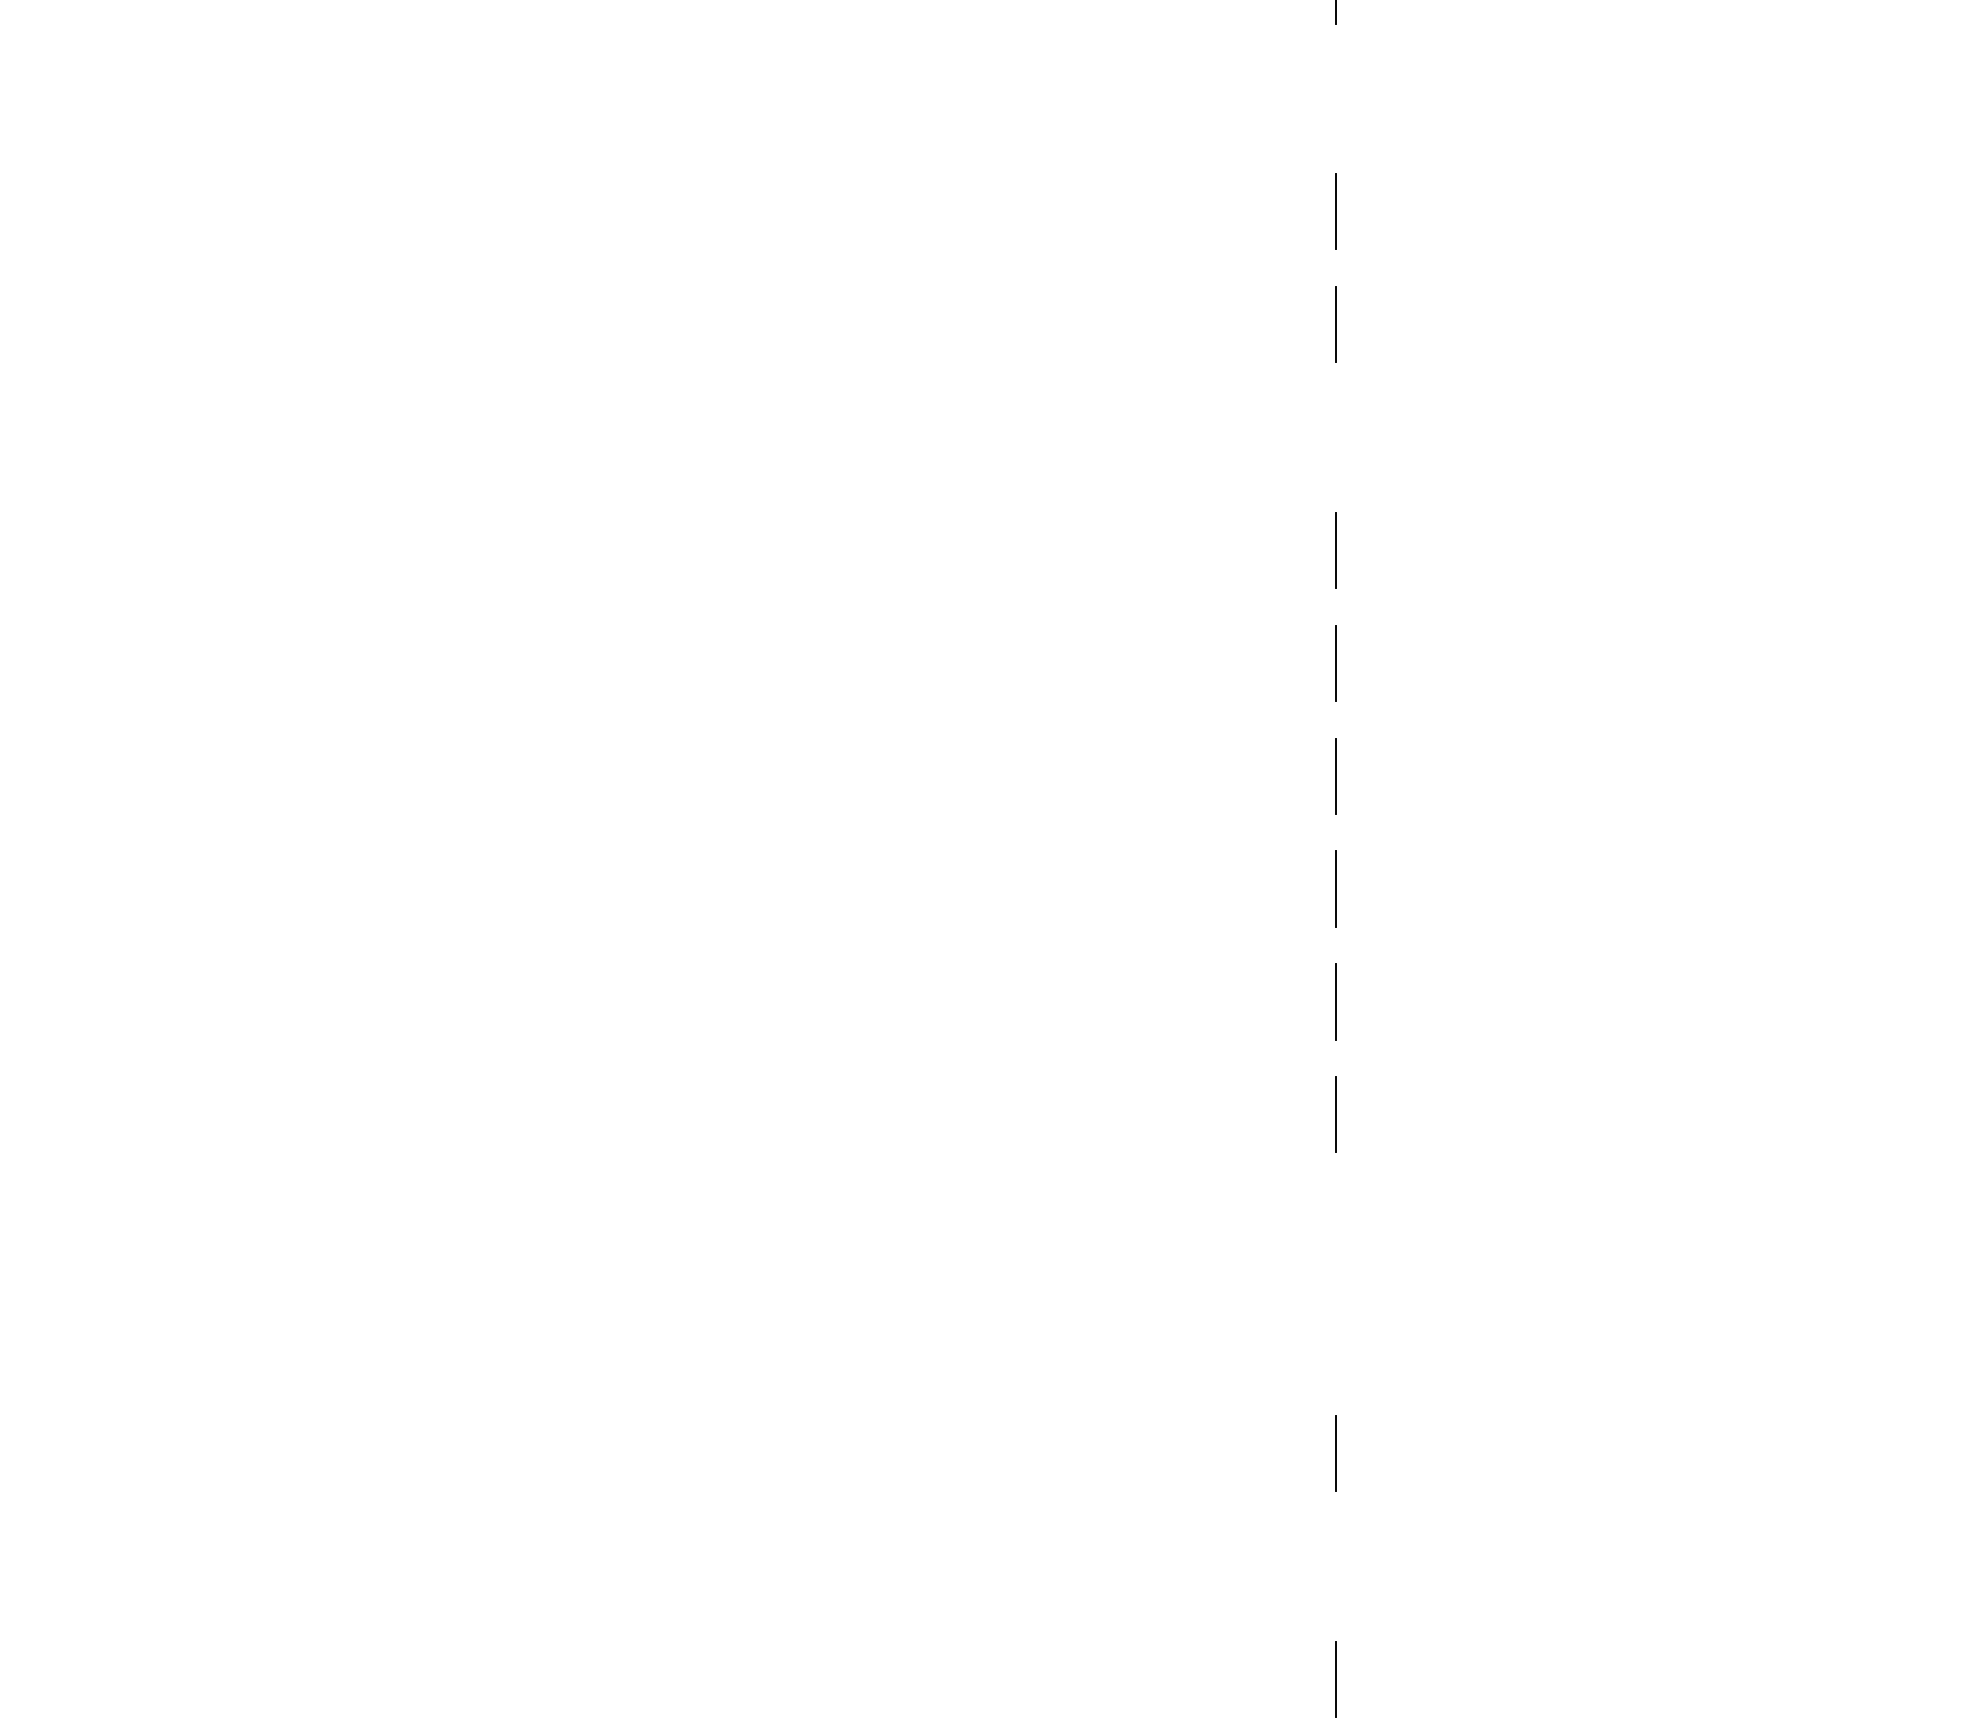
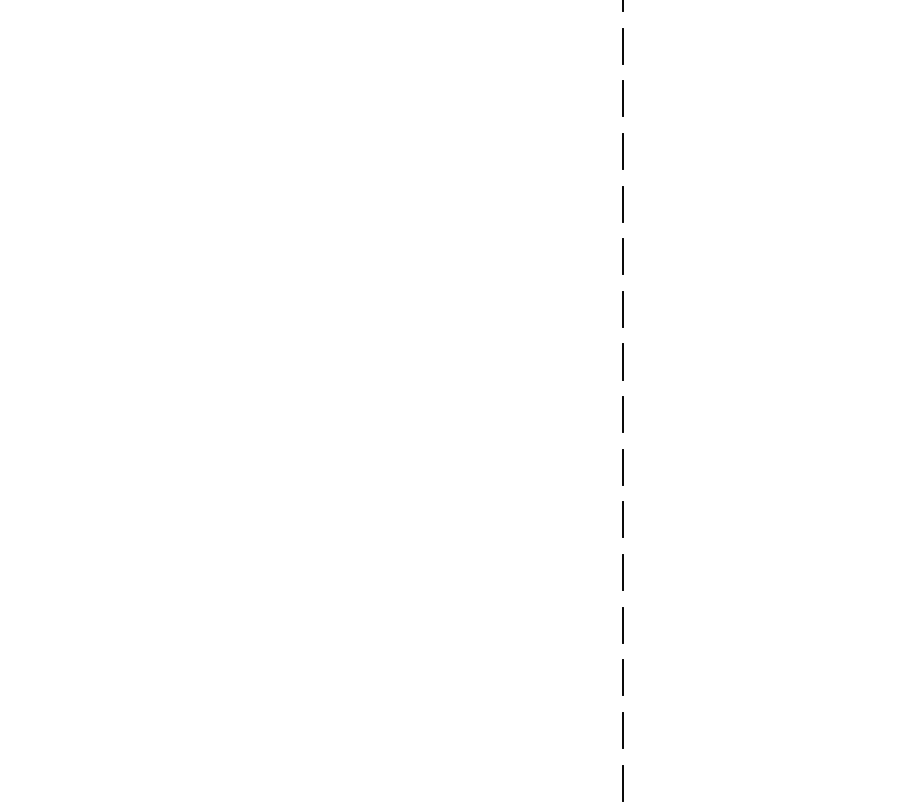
line: (1336, 97) -> (623, 45), added
line: (1336, 436) -> (623, 203), added
line: (1334, 1227) -> (622, 572), added
line: (1336, 1338) -> (623, 624), added
line: (1336, 1566) -> (623, 730), added

